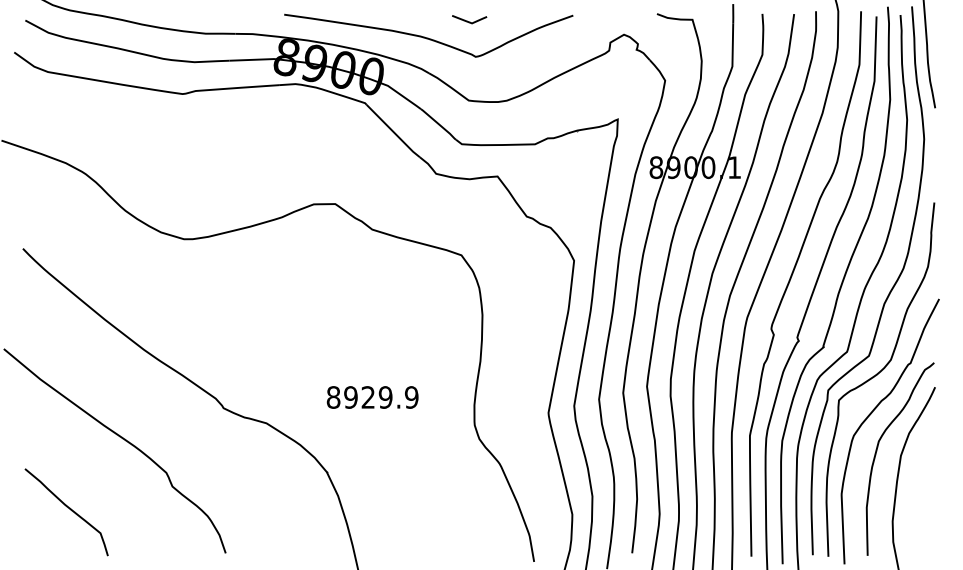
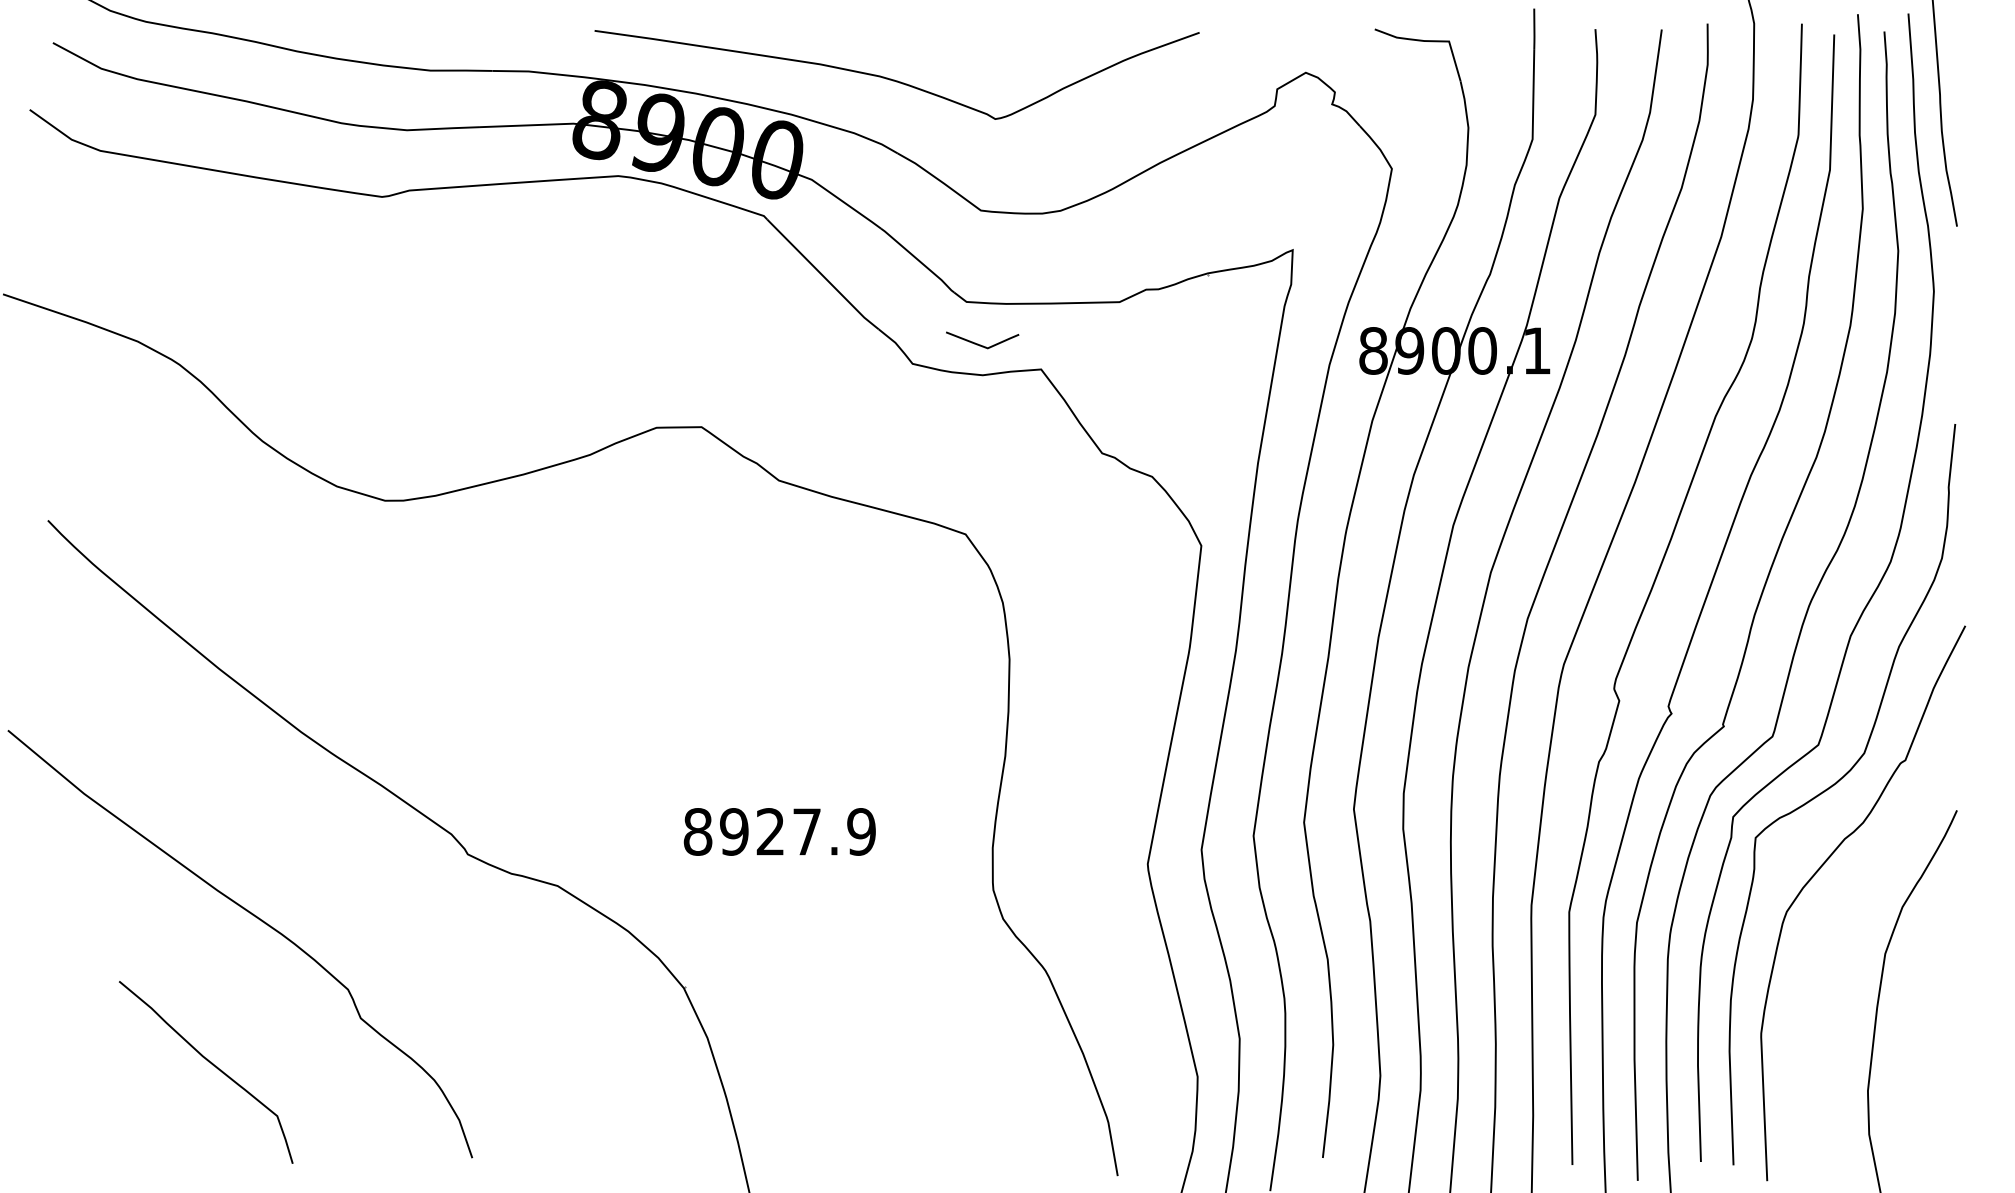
curve: (469, 21) -> (982, 344), moved
text: (385, 397) -> (806, 831), 8929.9 -> 8927.9
curve: (877, 451) -> (1836, 944), removed
curve: (69, 509) -> (212, 1066), moved

